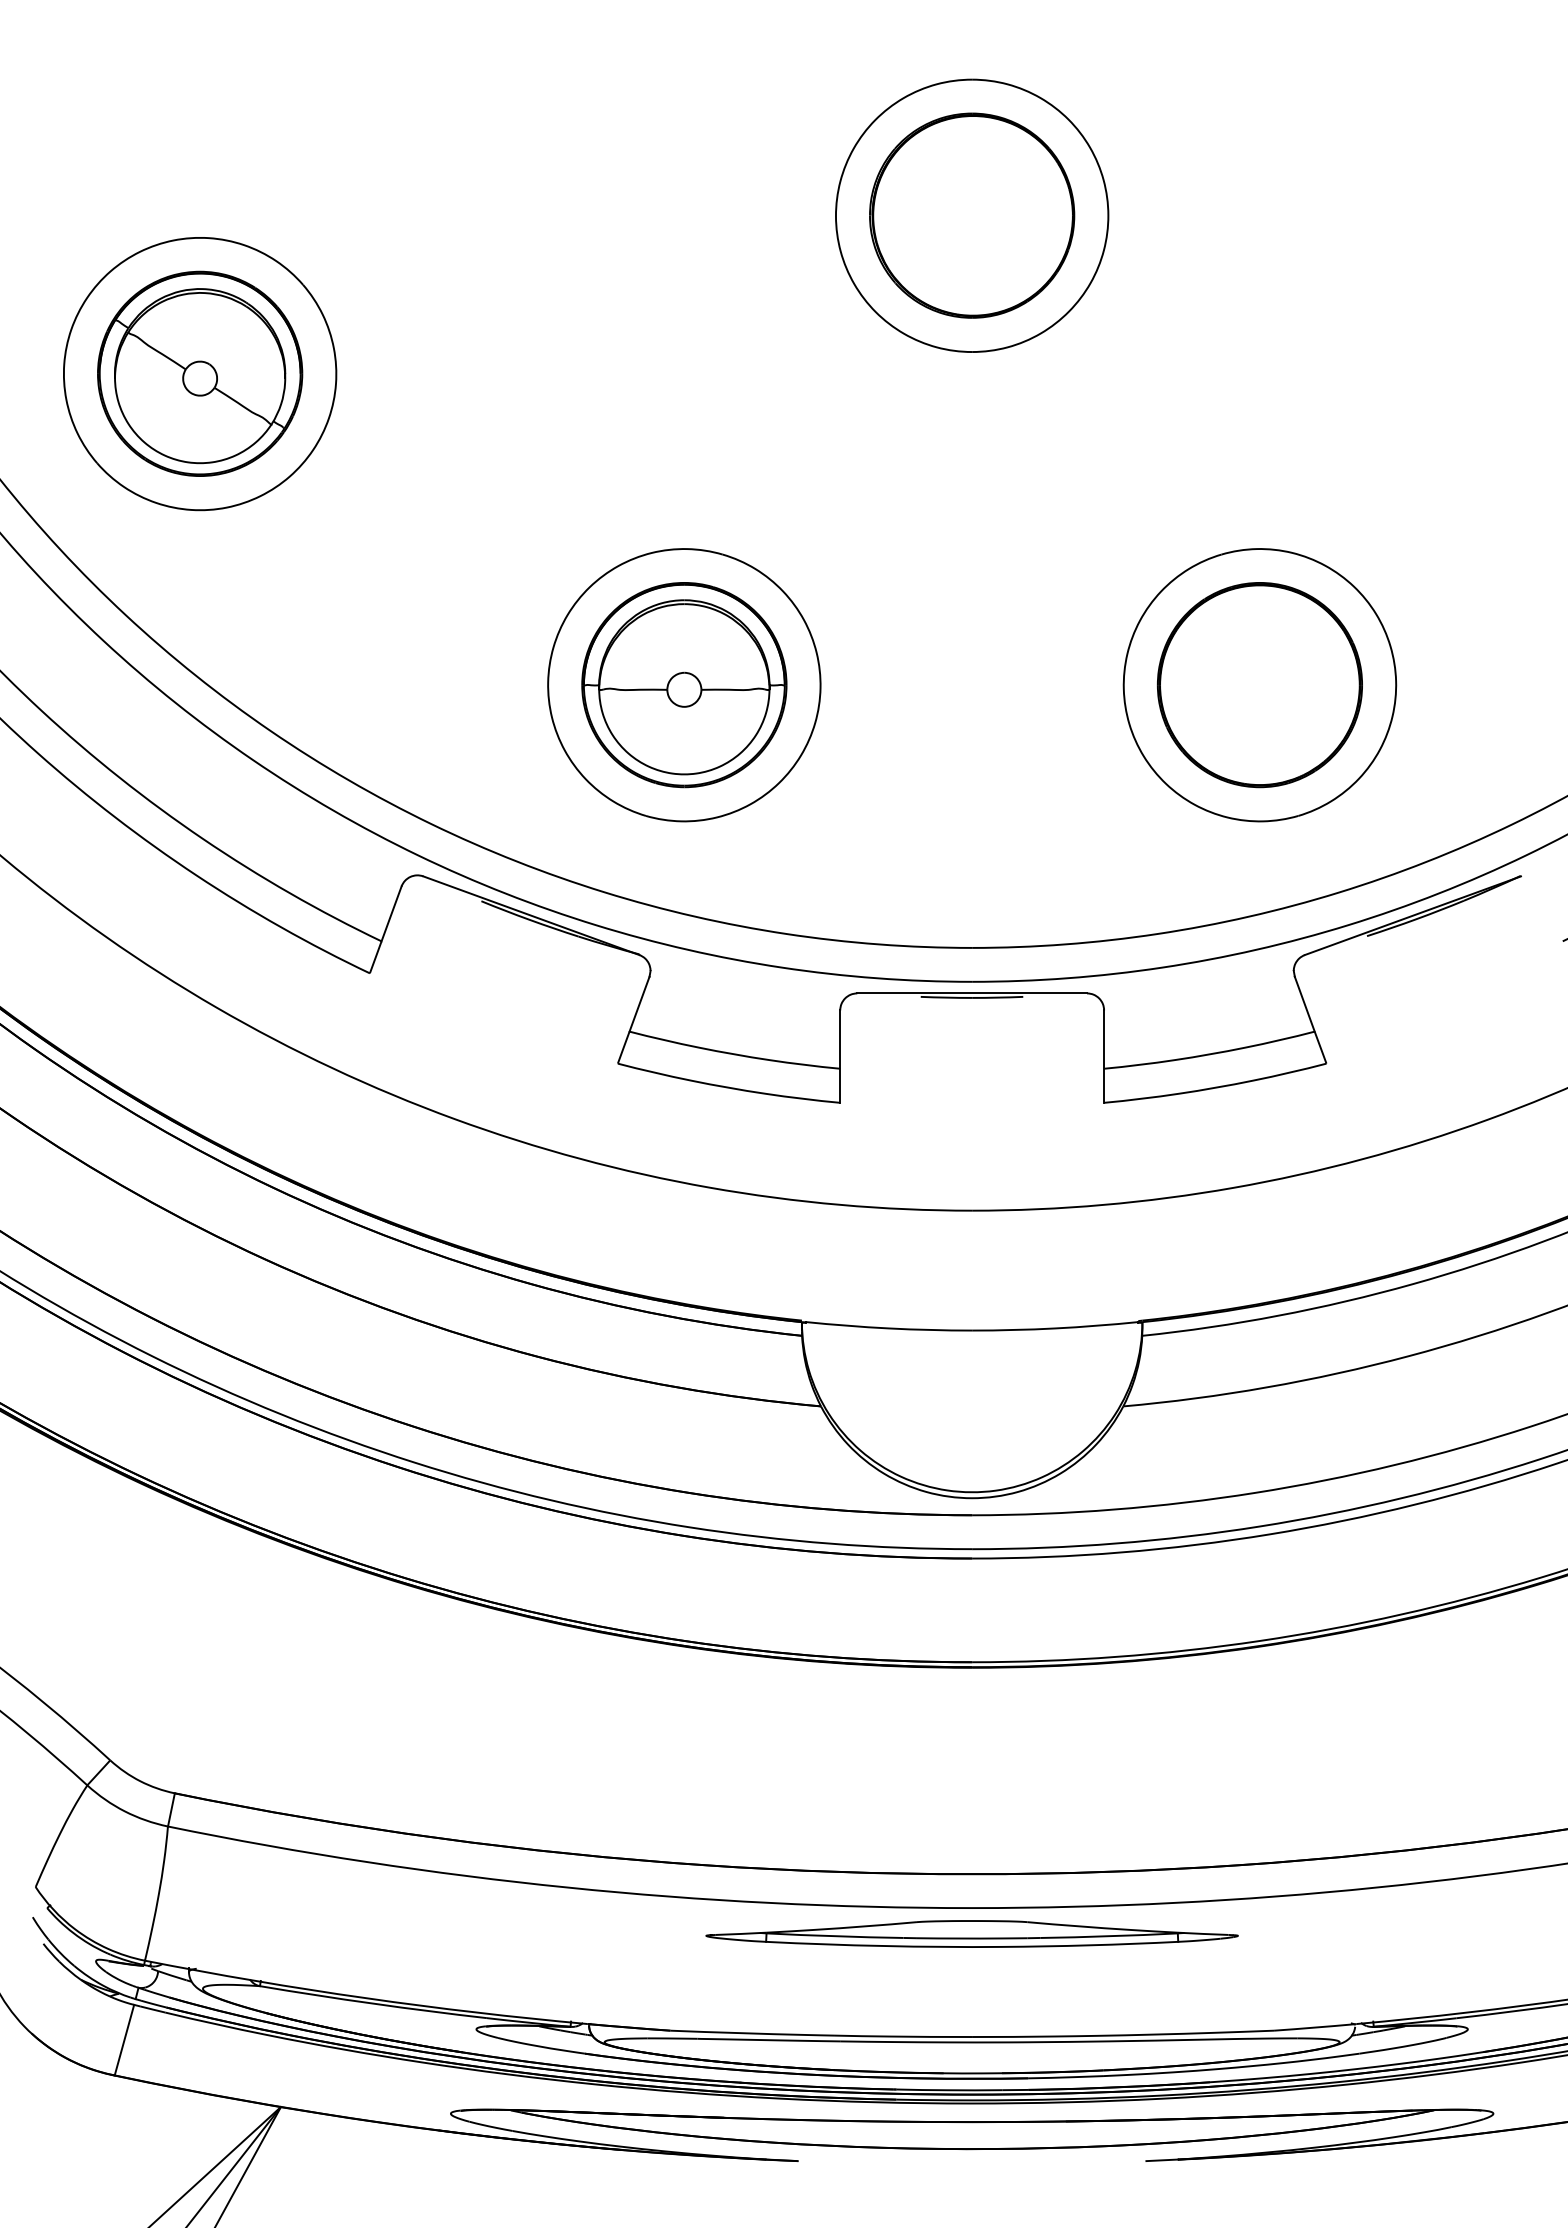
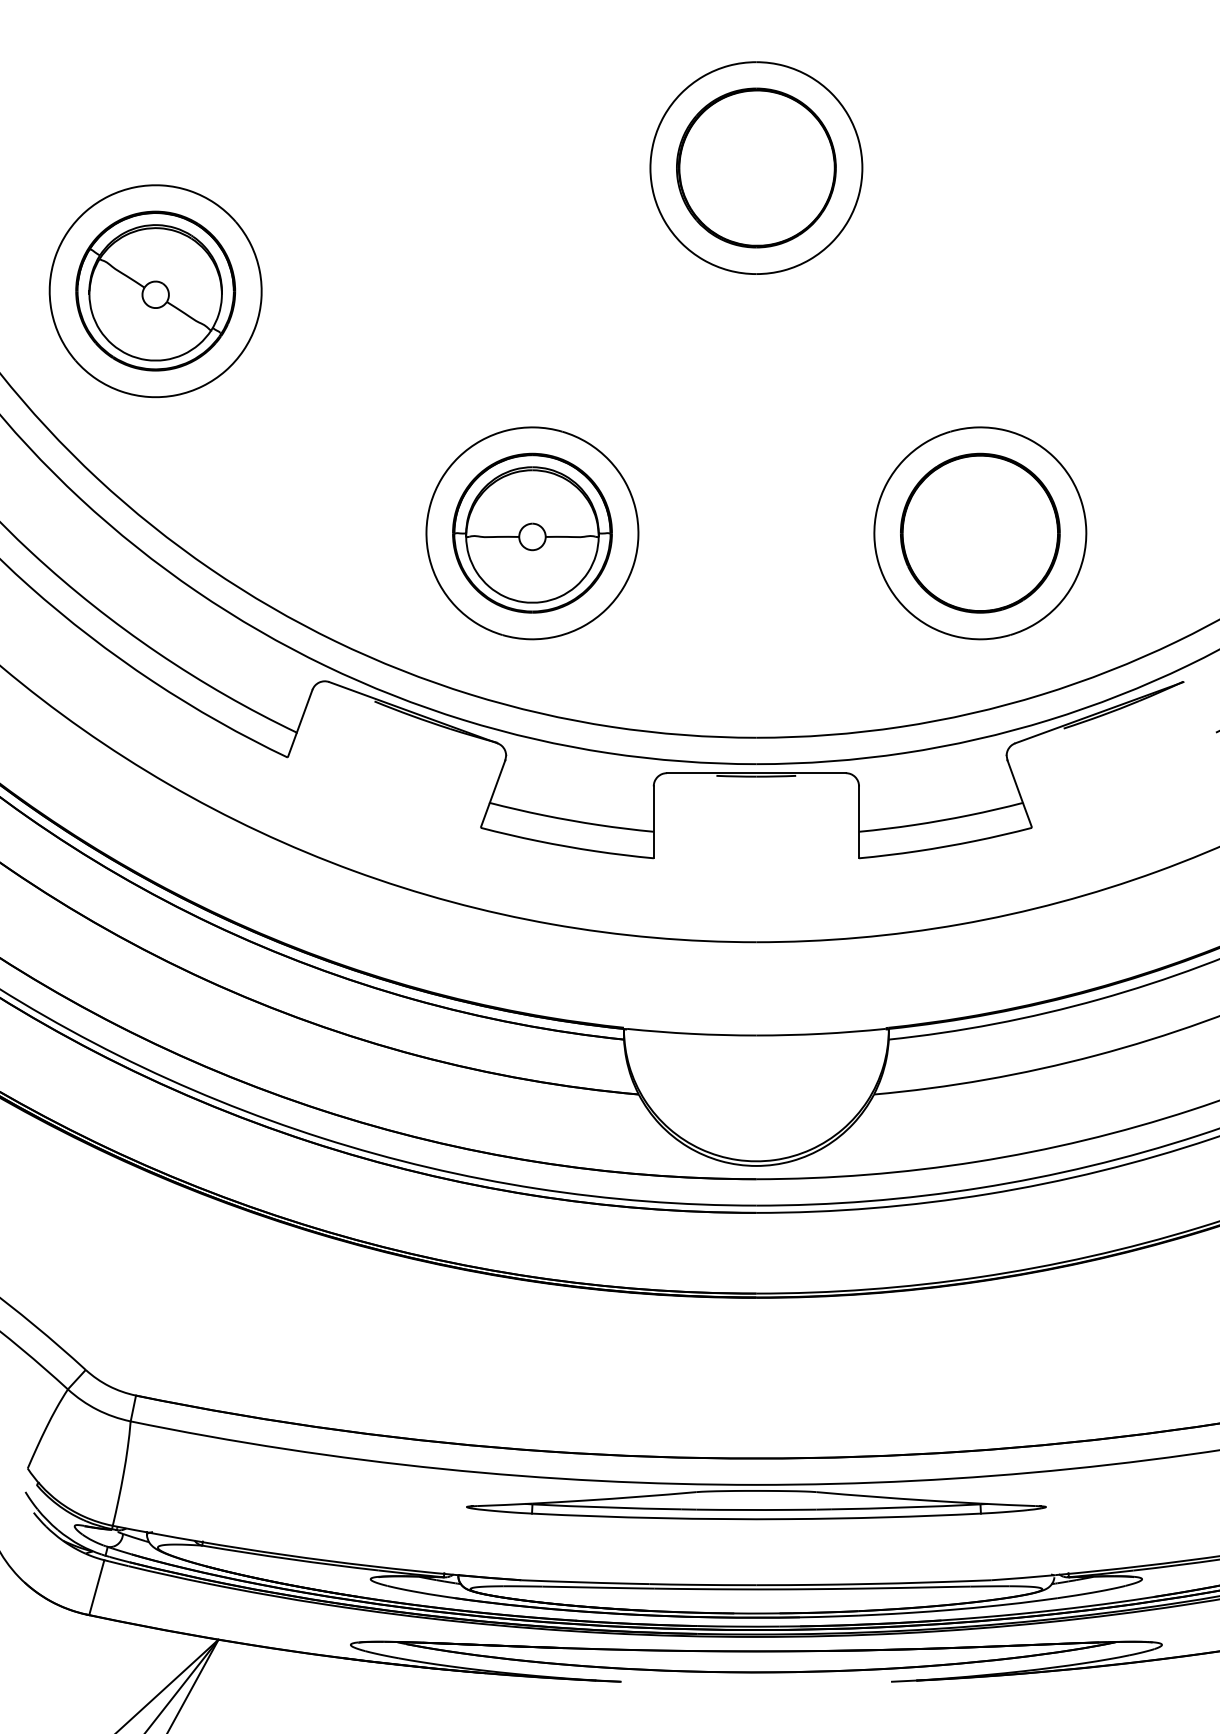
part: (971, 1933) -> (755, 1504), size x1.4

